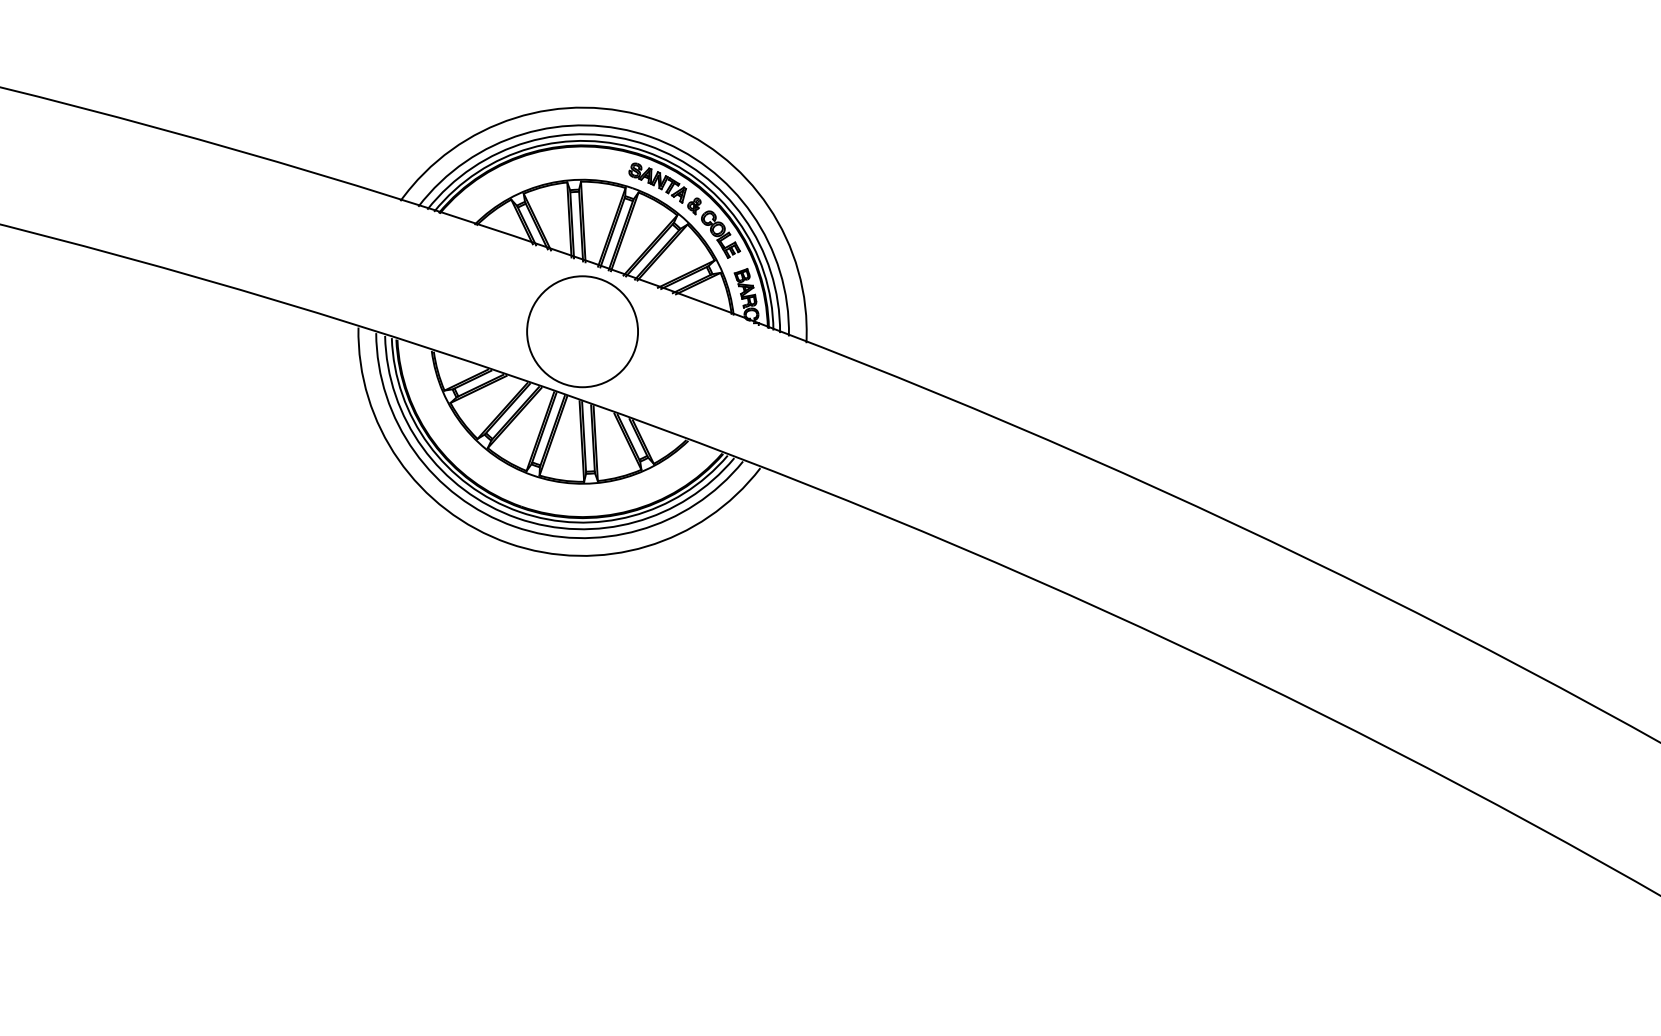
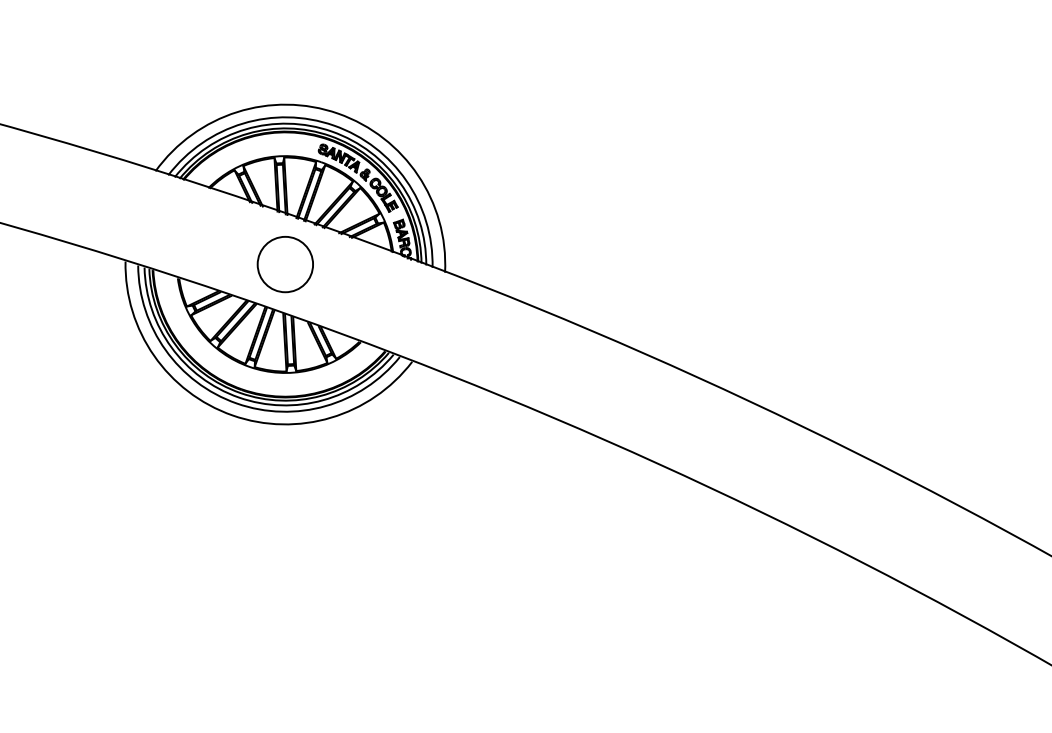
circle: (582, 331) -> (285, 264), size x0.7

